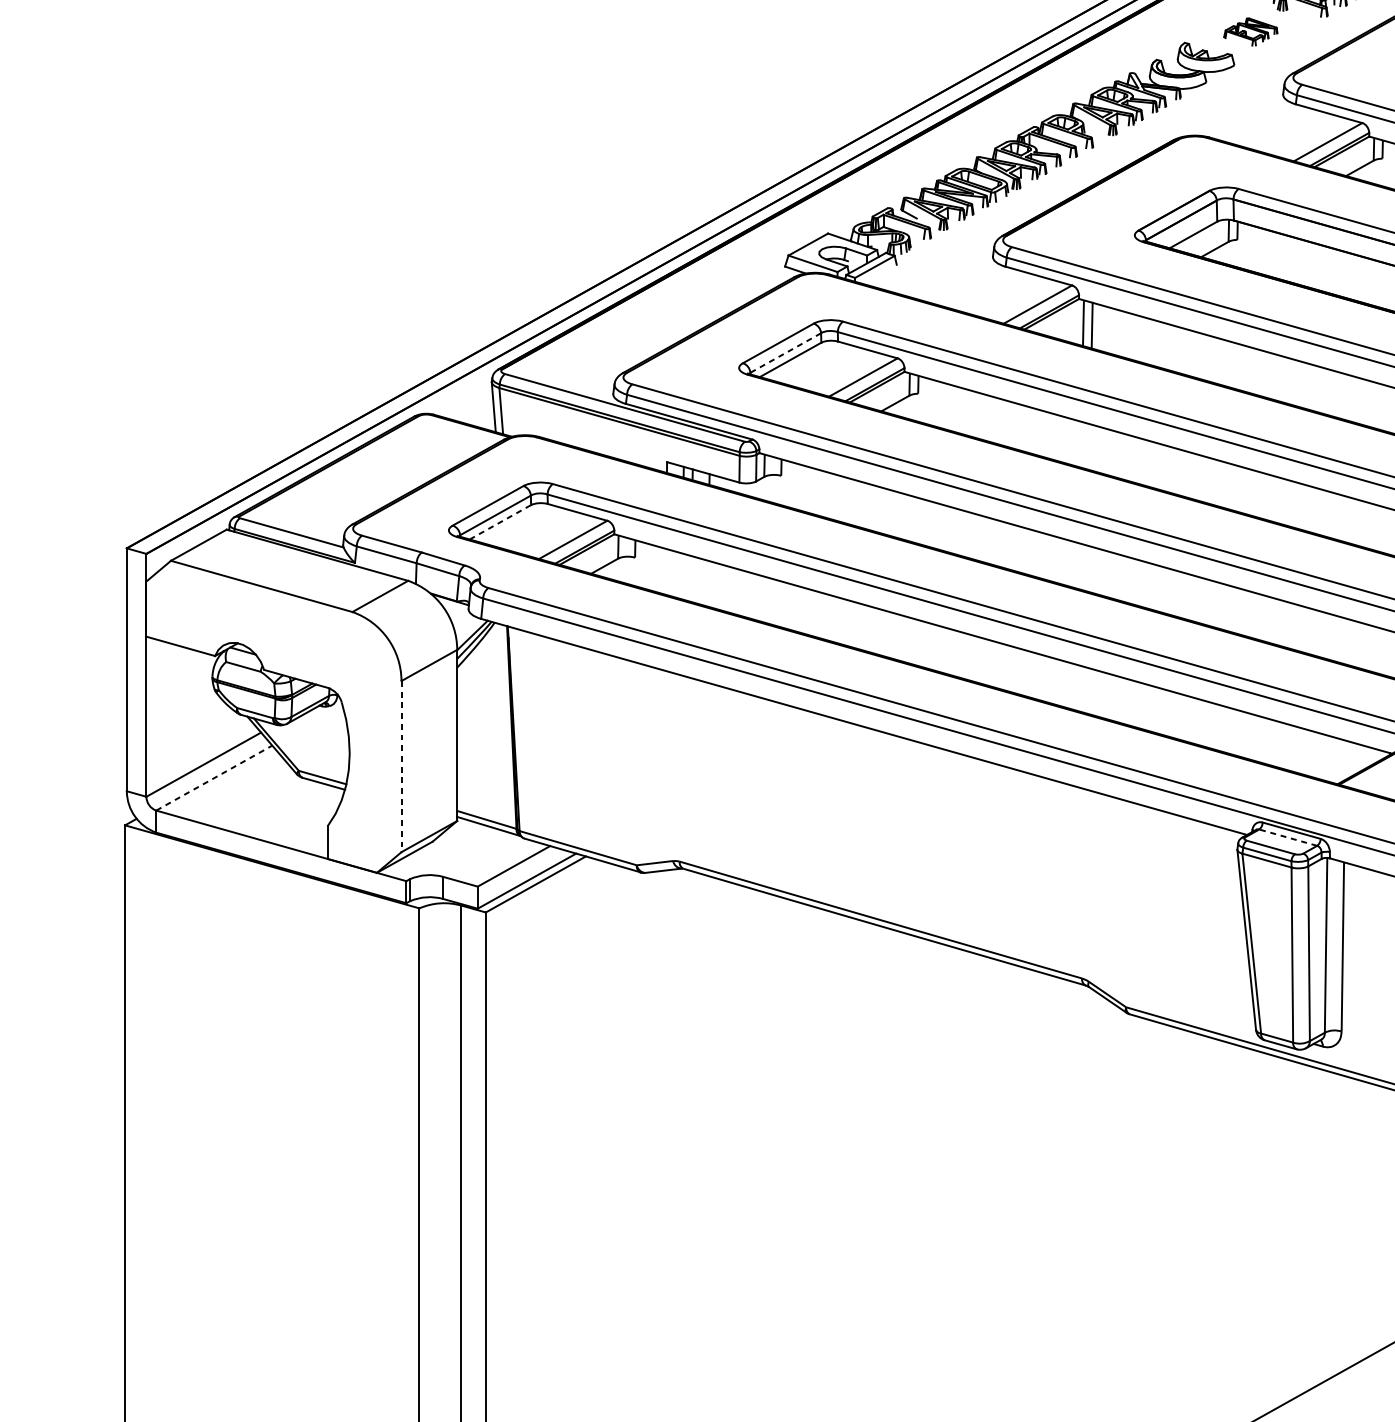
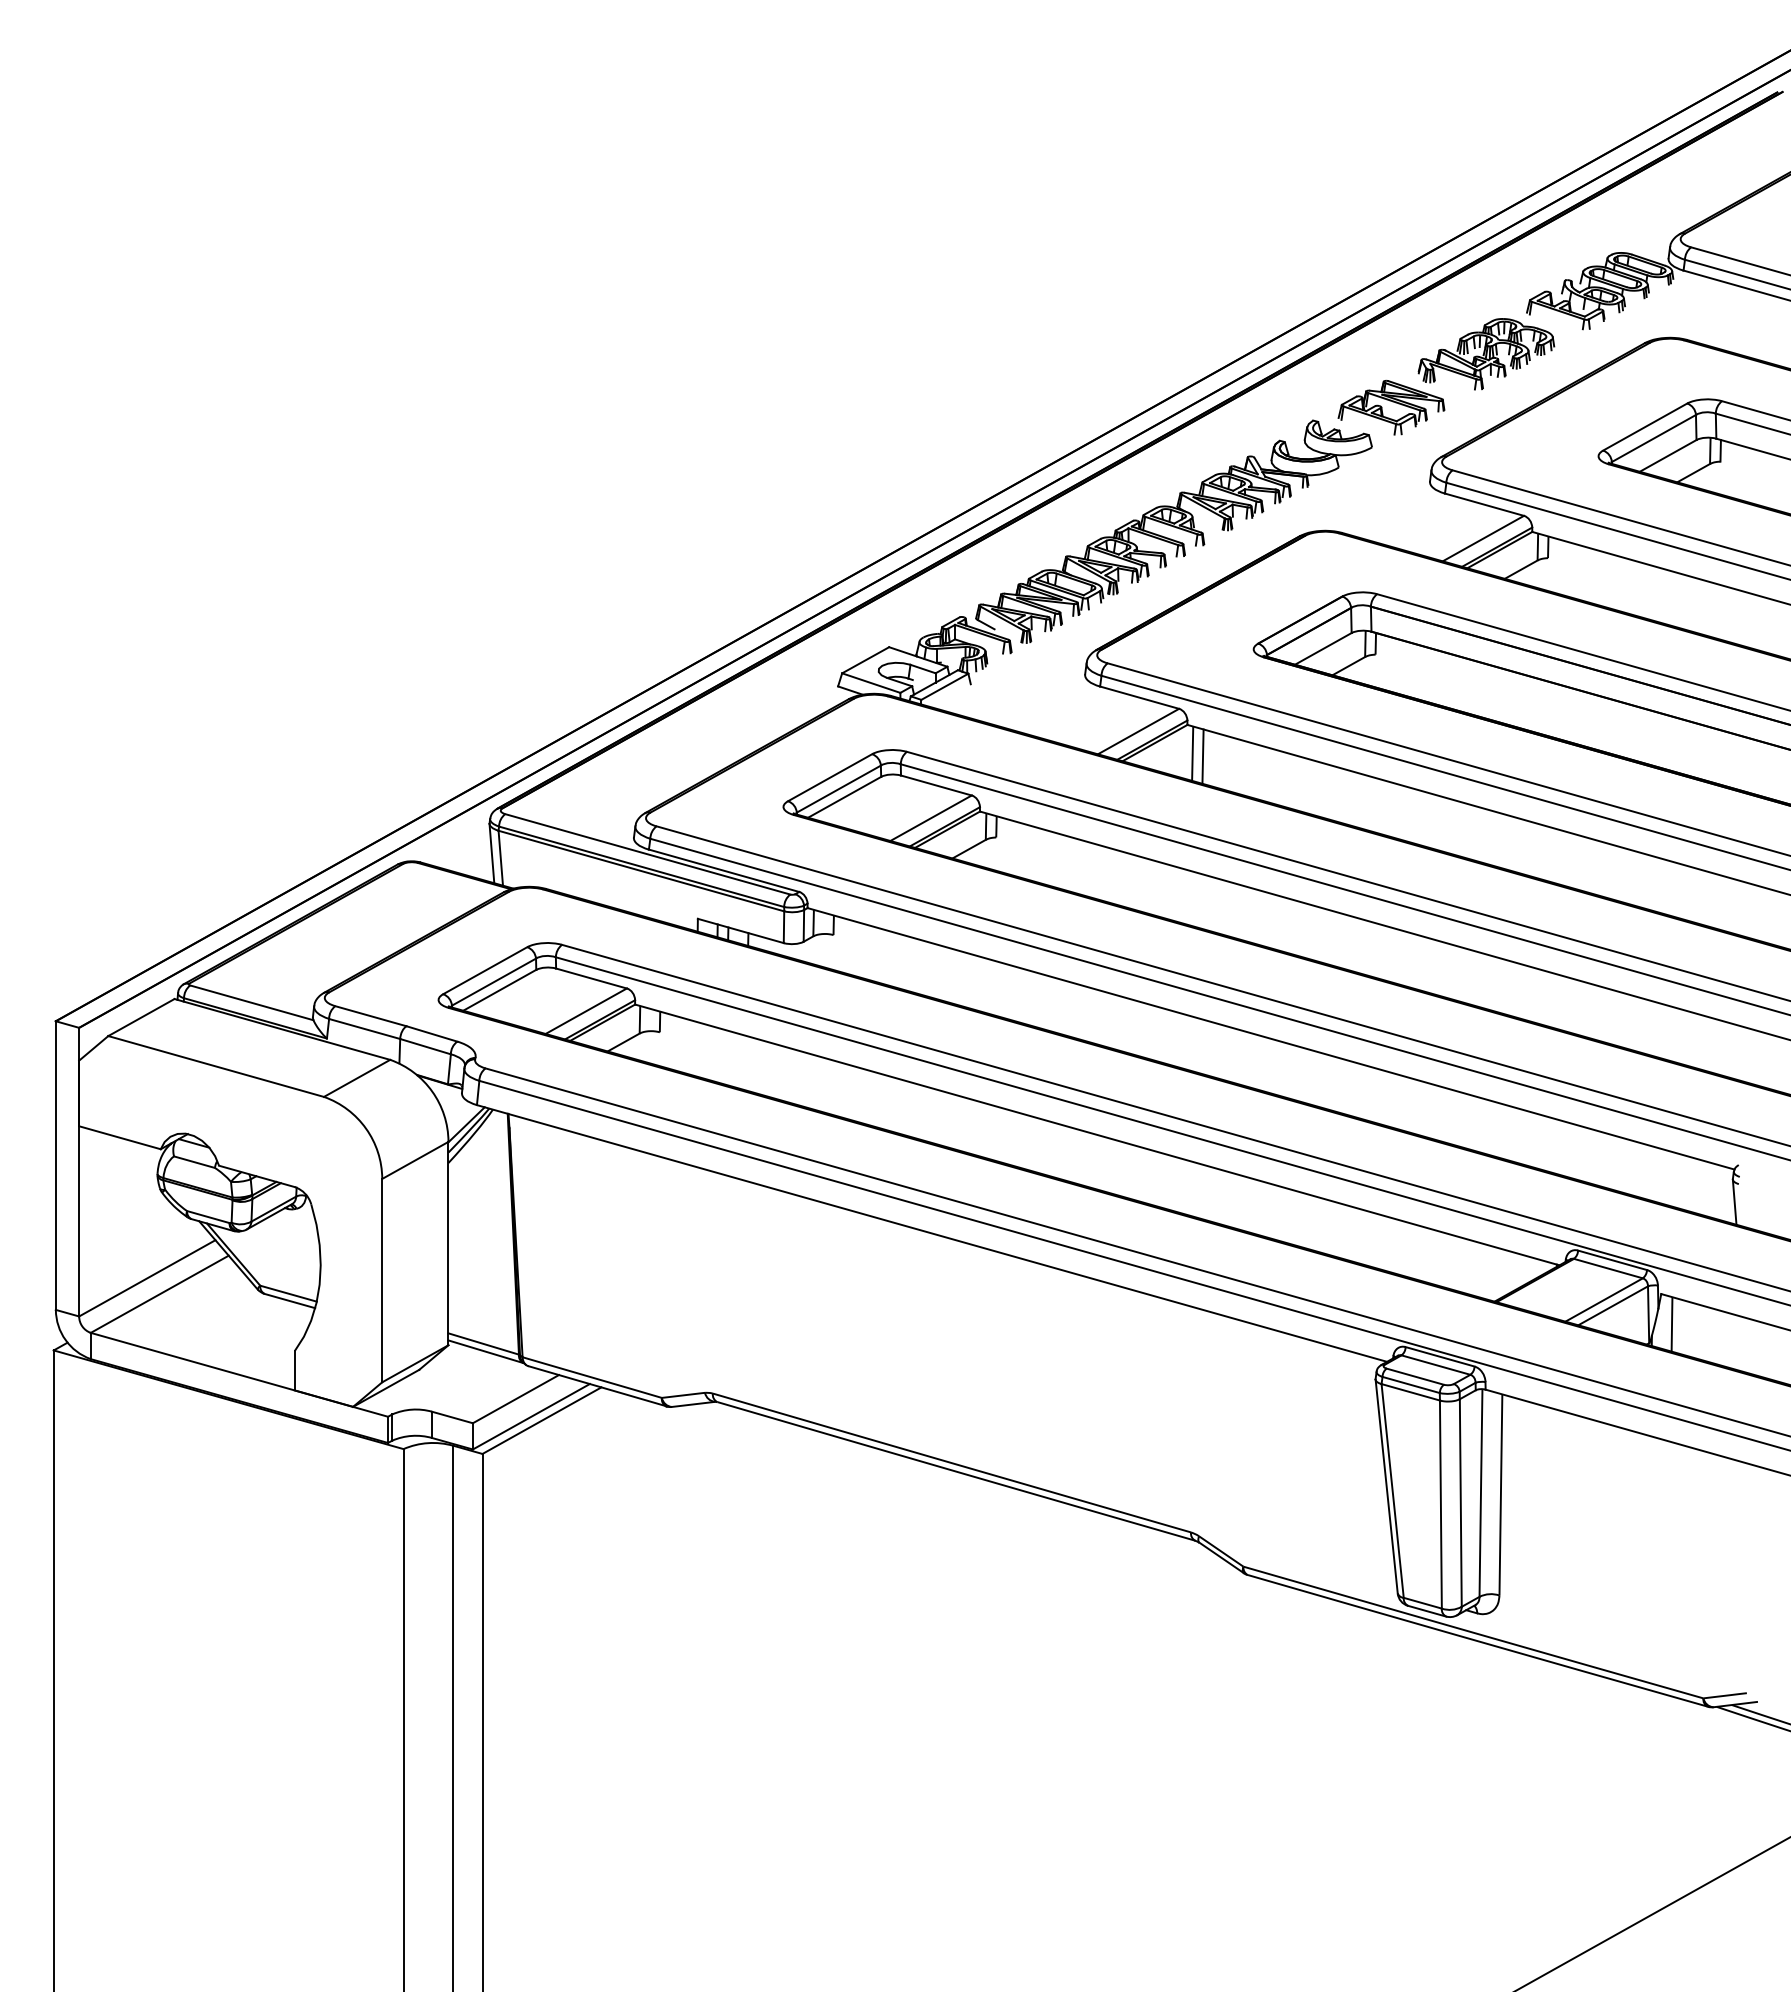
part: (1250, 31) -> (1391, 407), size x1.67
line: (785, 353) -> (838, 789), dashed -> solid
line: (500, 522) -> (499, 990), dashed -> solid
line: (401, 766) -> (382, 1280), dashed -> solid
line: (214, 778) -> (160, 1294), dashed -> solid
line: (1287, 838) -> (1435, 1365), dashed -> solid

